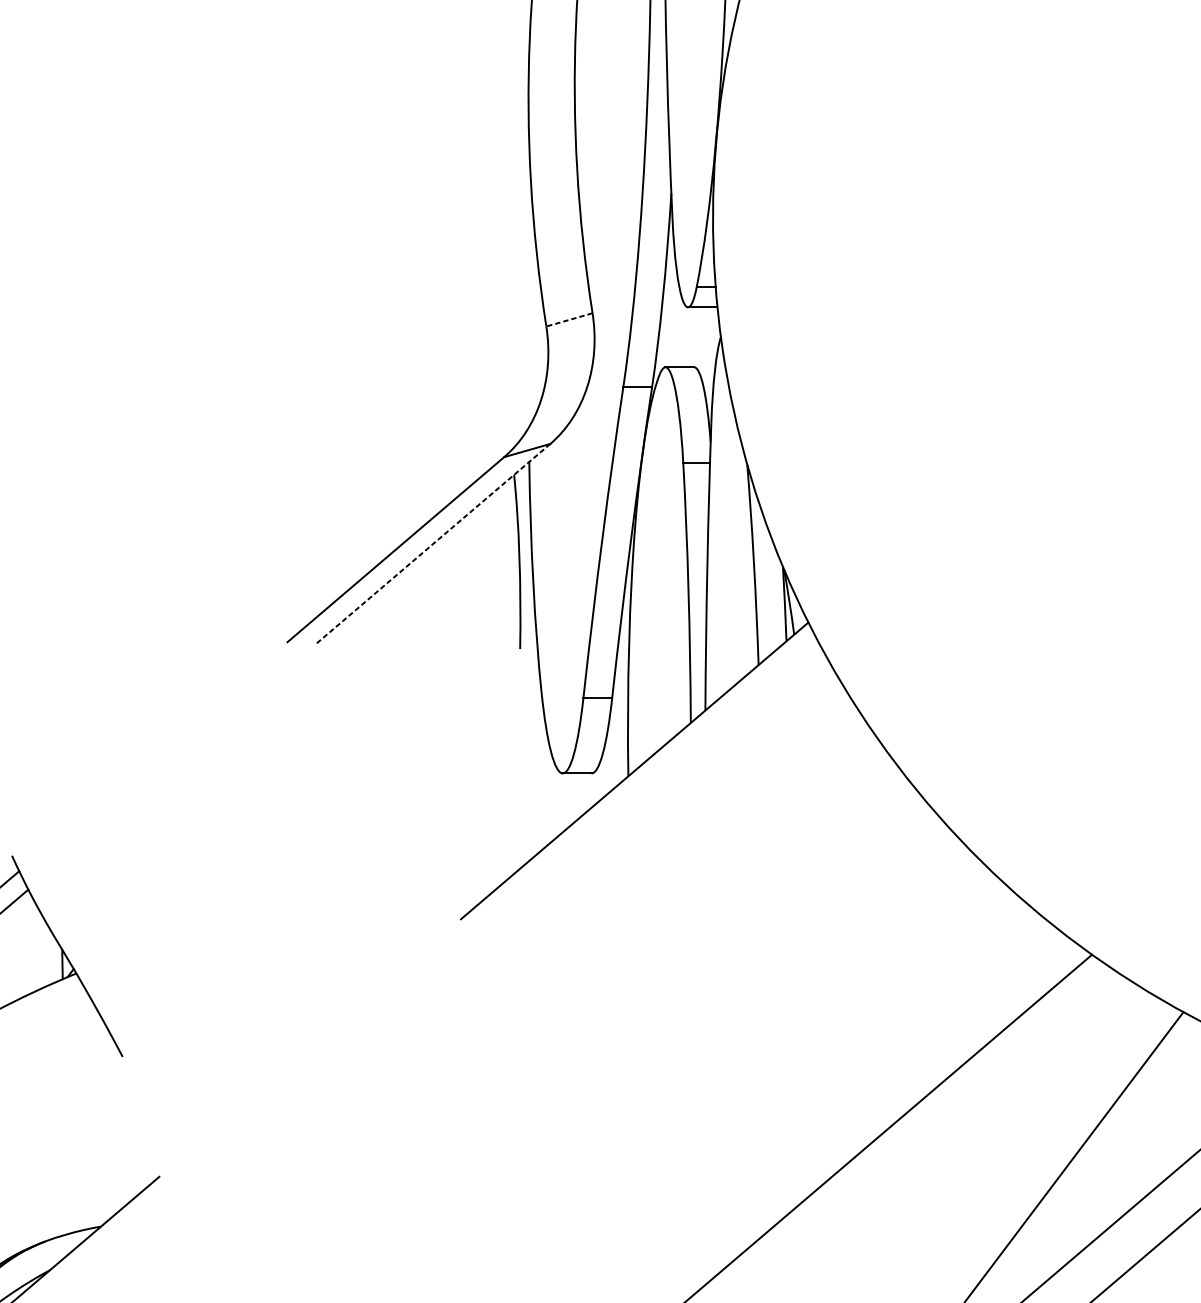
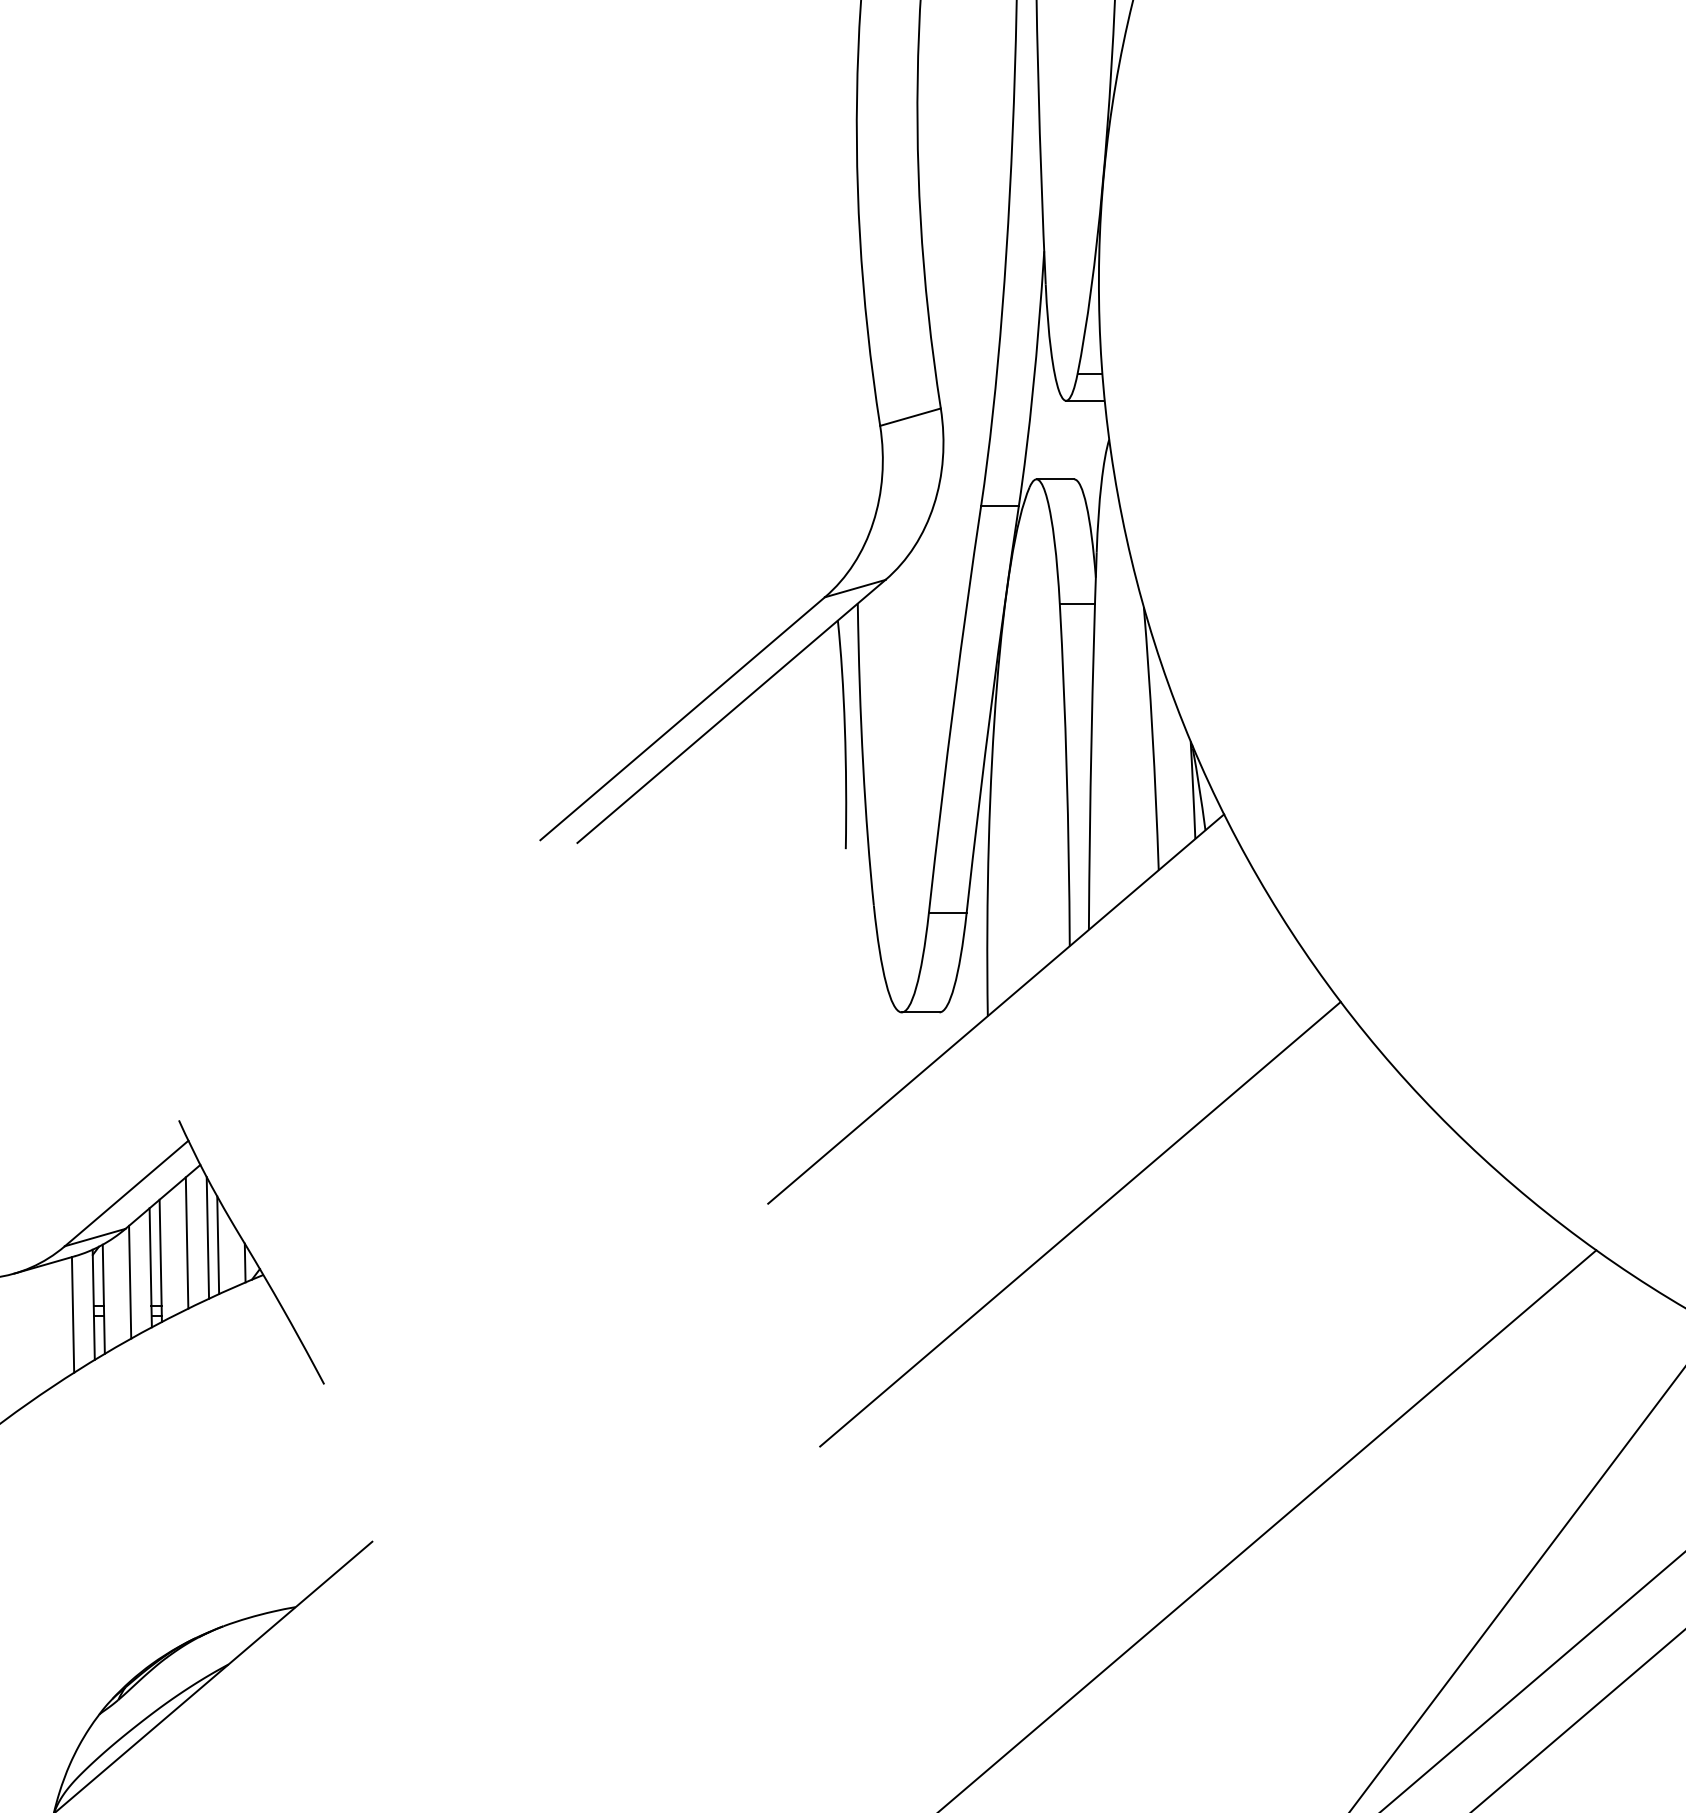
line: (569, 320) -> (910, 417), dashed -> solid
line: (433, 544) -> (731, 711), dashed -> solid
line: (698, 934) -> (1080, 1223), added
line: (33, 944) -> (207, 1237), added
line: (17, 948) -> (186, 1242), added
line: (42, 951) -> (218, 1245), added

